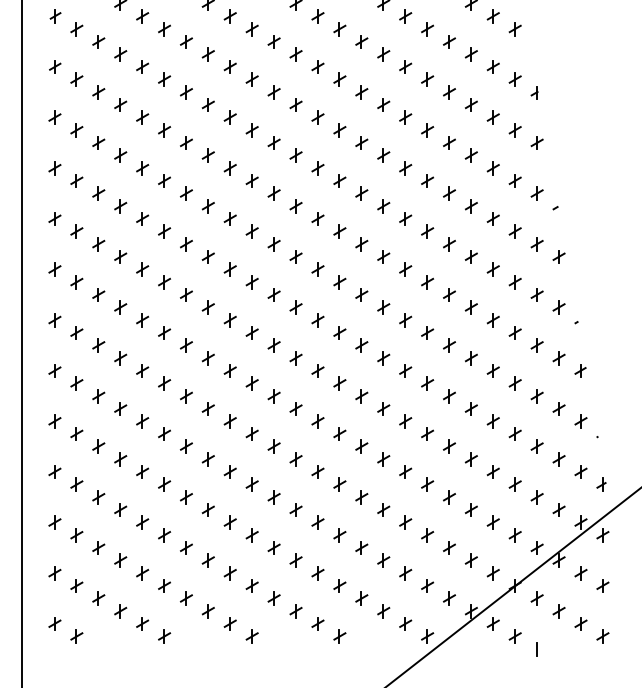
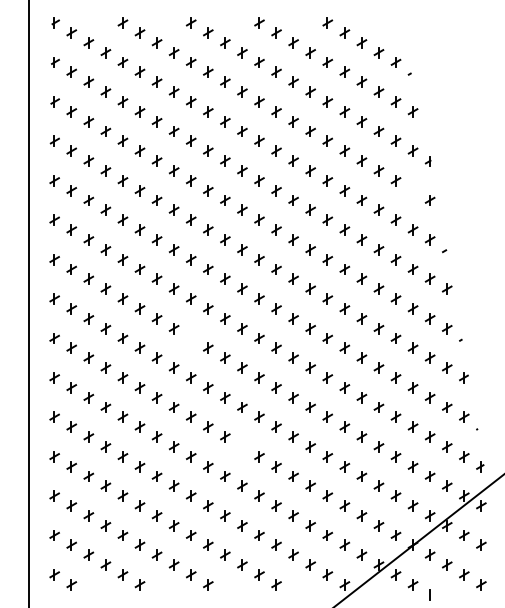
part: (514, 130) -> (412, 190), removed
part: (229, 320) -> (190, 338), removed
part: (296, 458) -> (242, 446), removed

